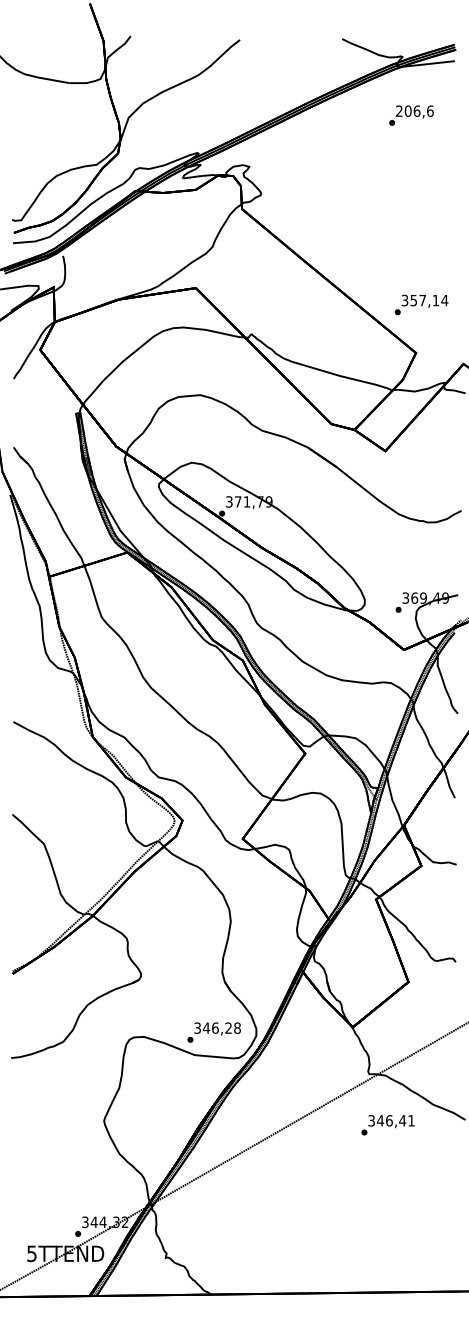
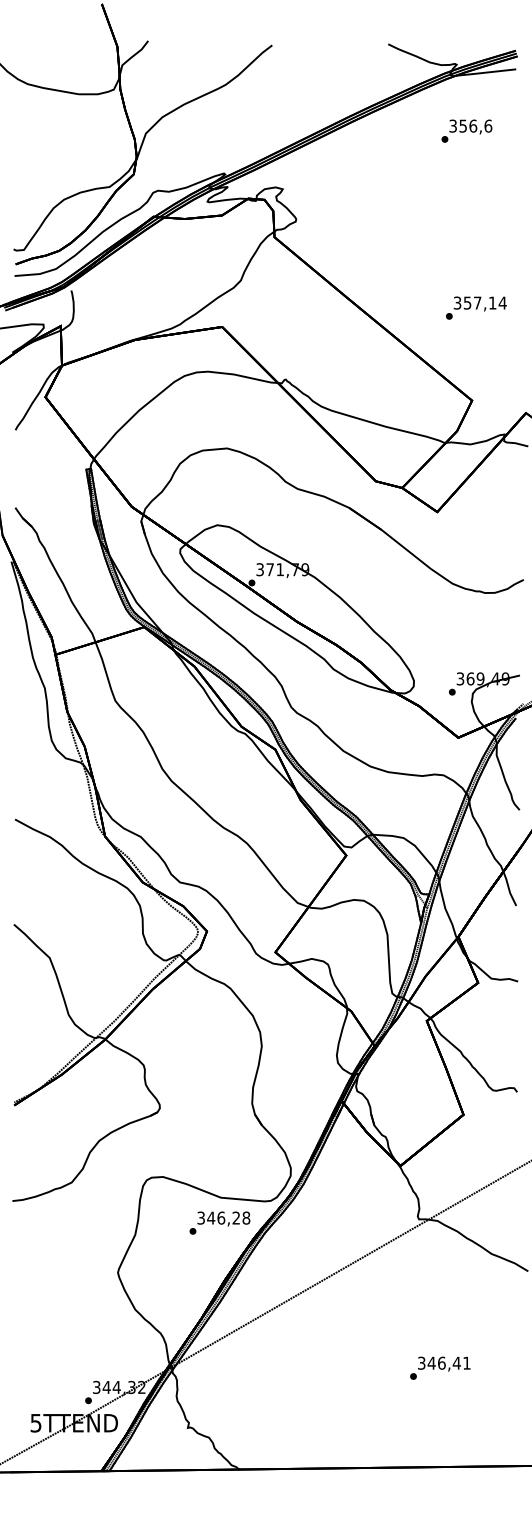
text: (404, 110) -> (458, 125), 206,6 -> 356,6
text: (421, 304) -> (476, 307), moved
text: (213, 1032) -> (219, 1222), moved
text: (388, 1124) -> (440, 1367), moved

